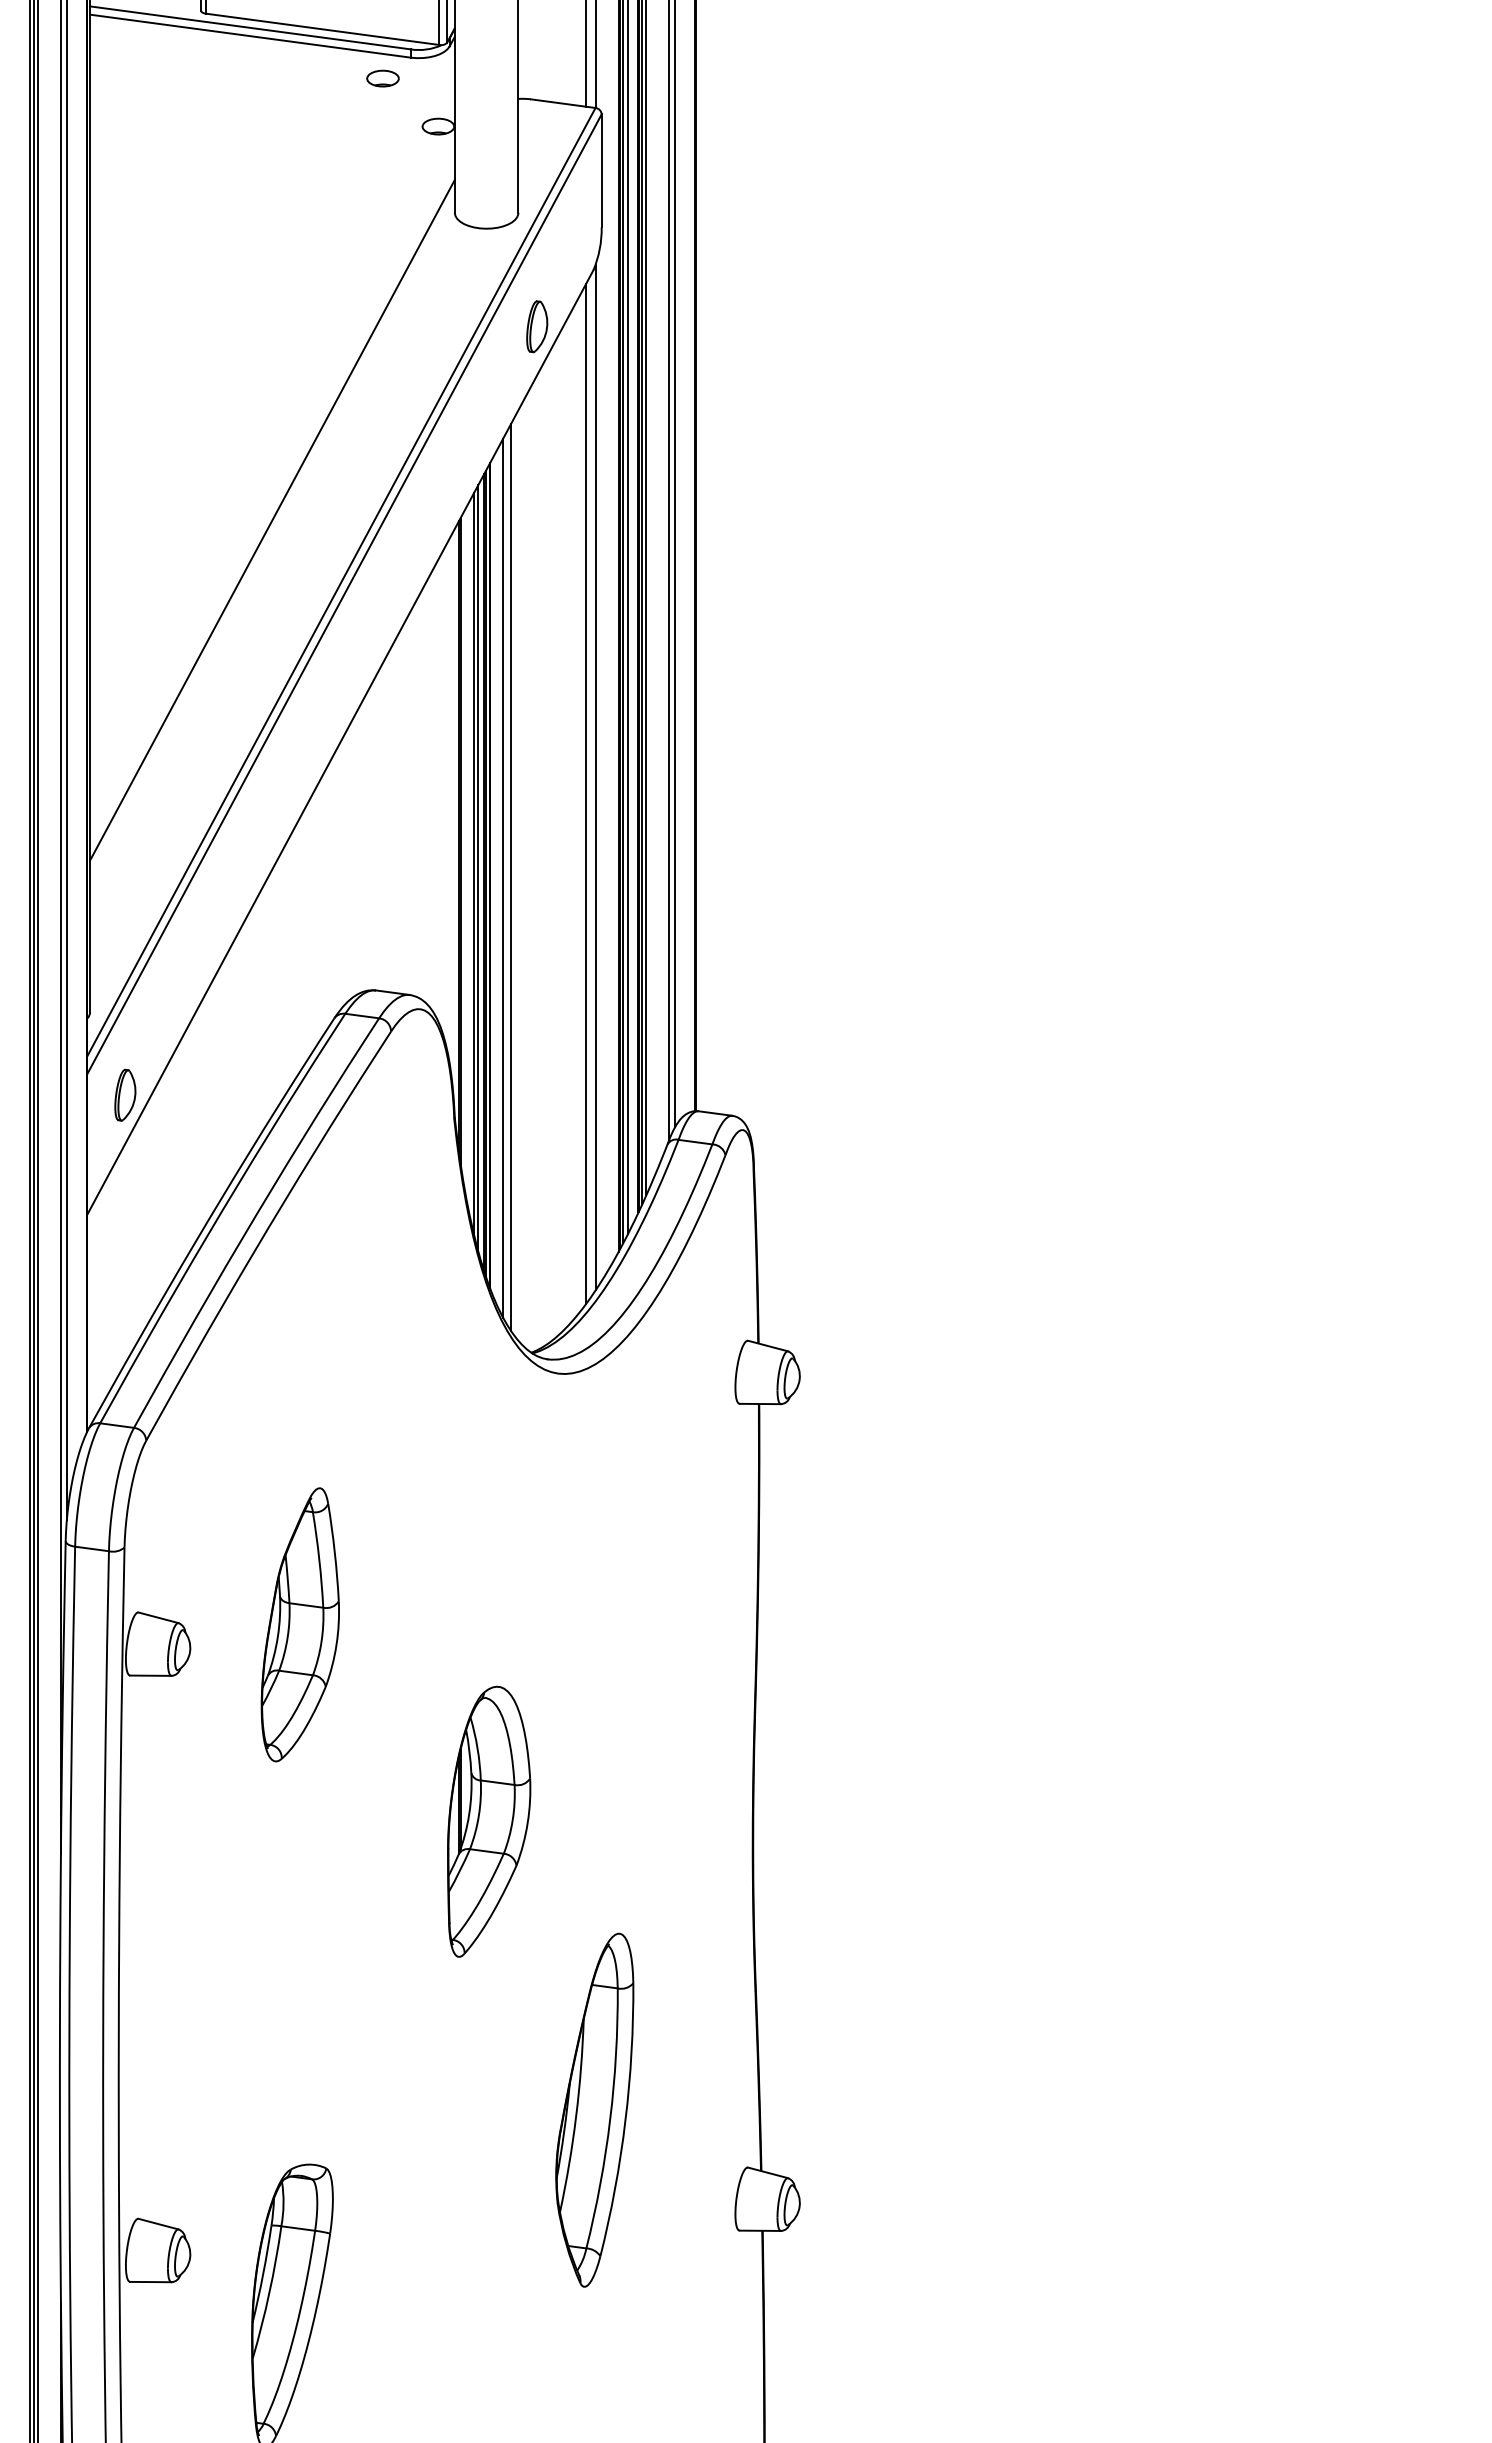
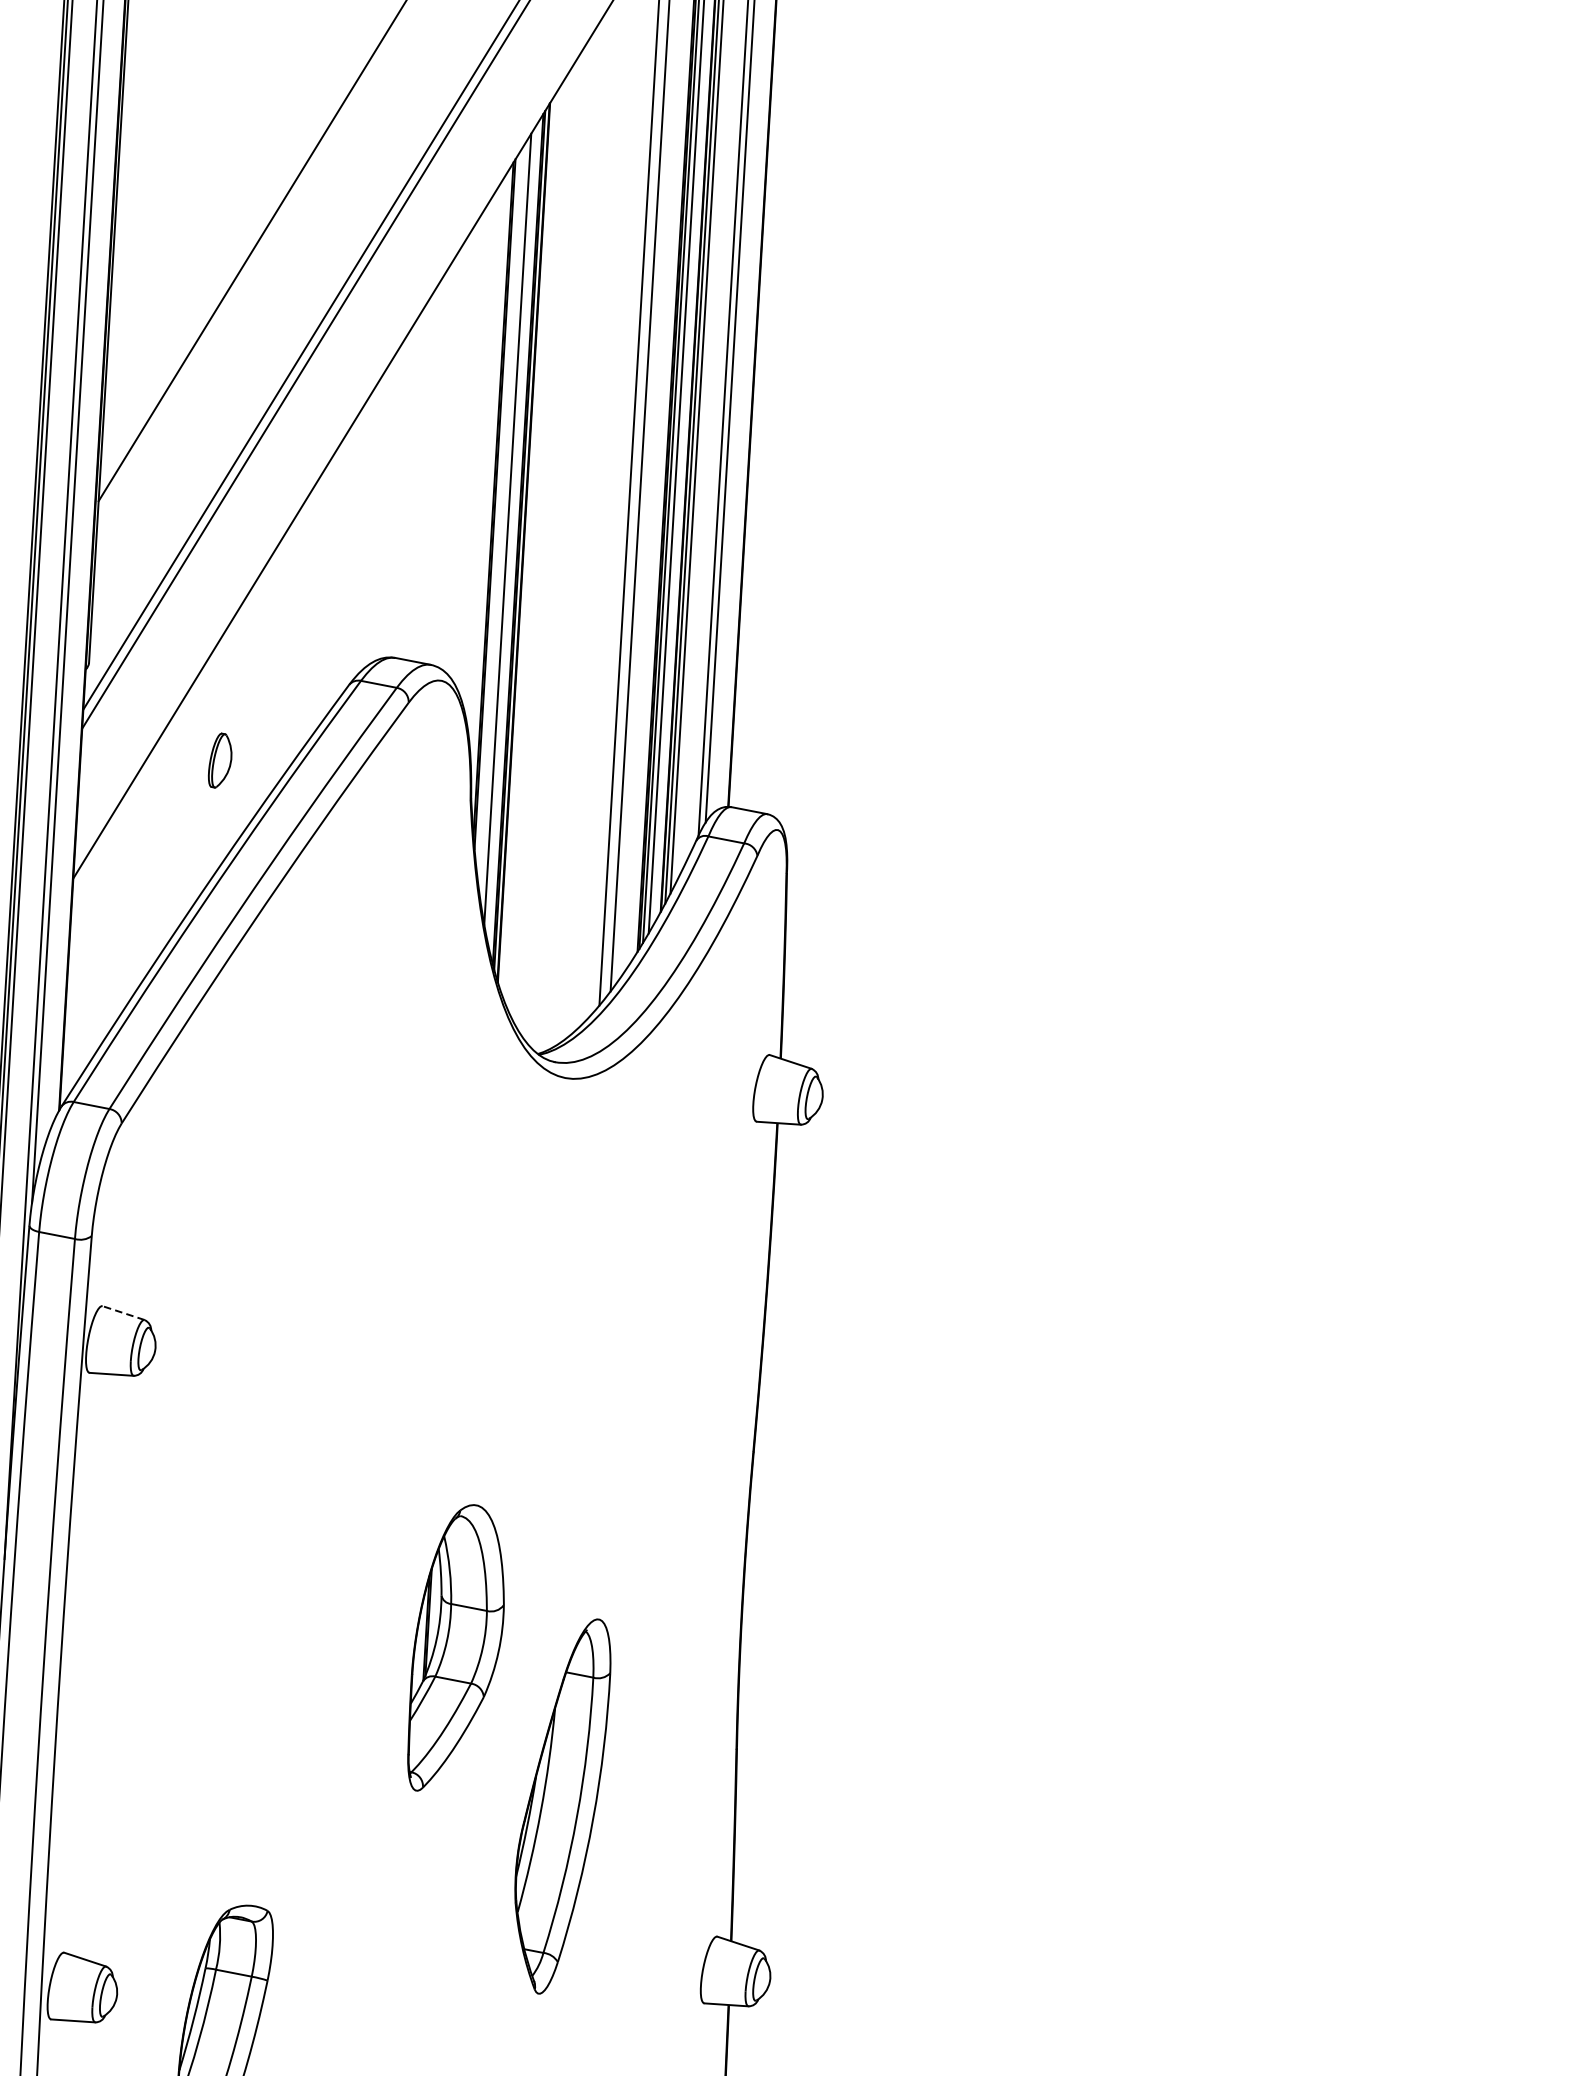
line: (478, 867) -> (512, 533), removed
line: (503, 877) -> (538, 545), removed
line: (510, 877) -> (545, 545), removed
part: (125, 1094) -> (220, 759), moved
line: (158, 1617) -> (123, 1312), solid -> dashed
part: (299, 1624) -> (273, 1329), removed
part: (489, 1821) -> (457, 1648), moved
part: (594, 2109) -> (560, 1805), moved

